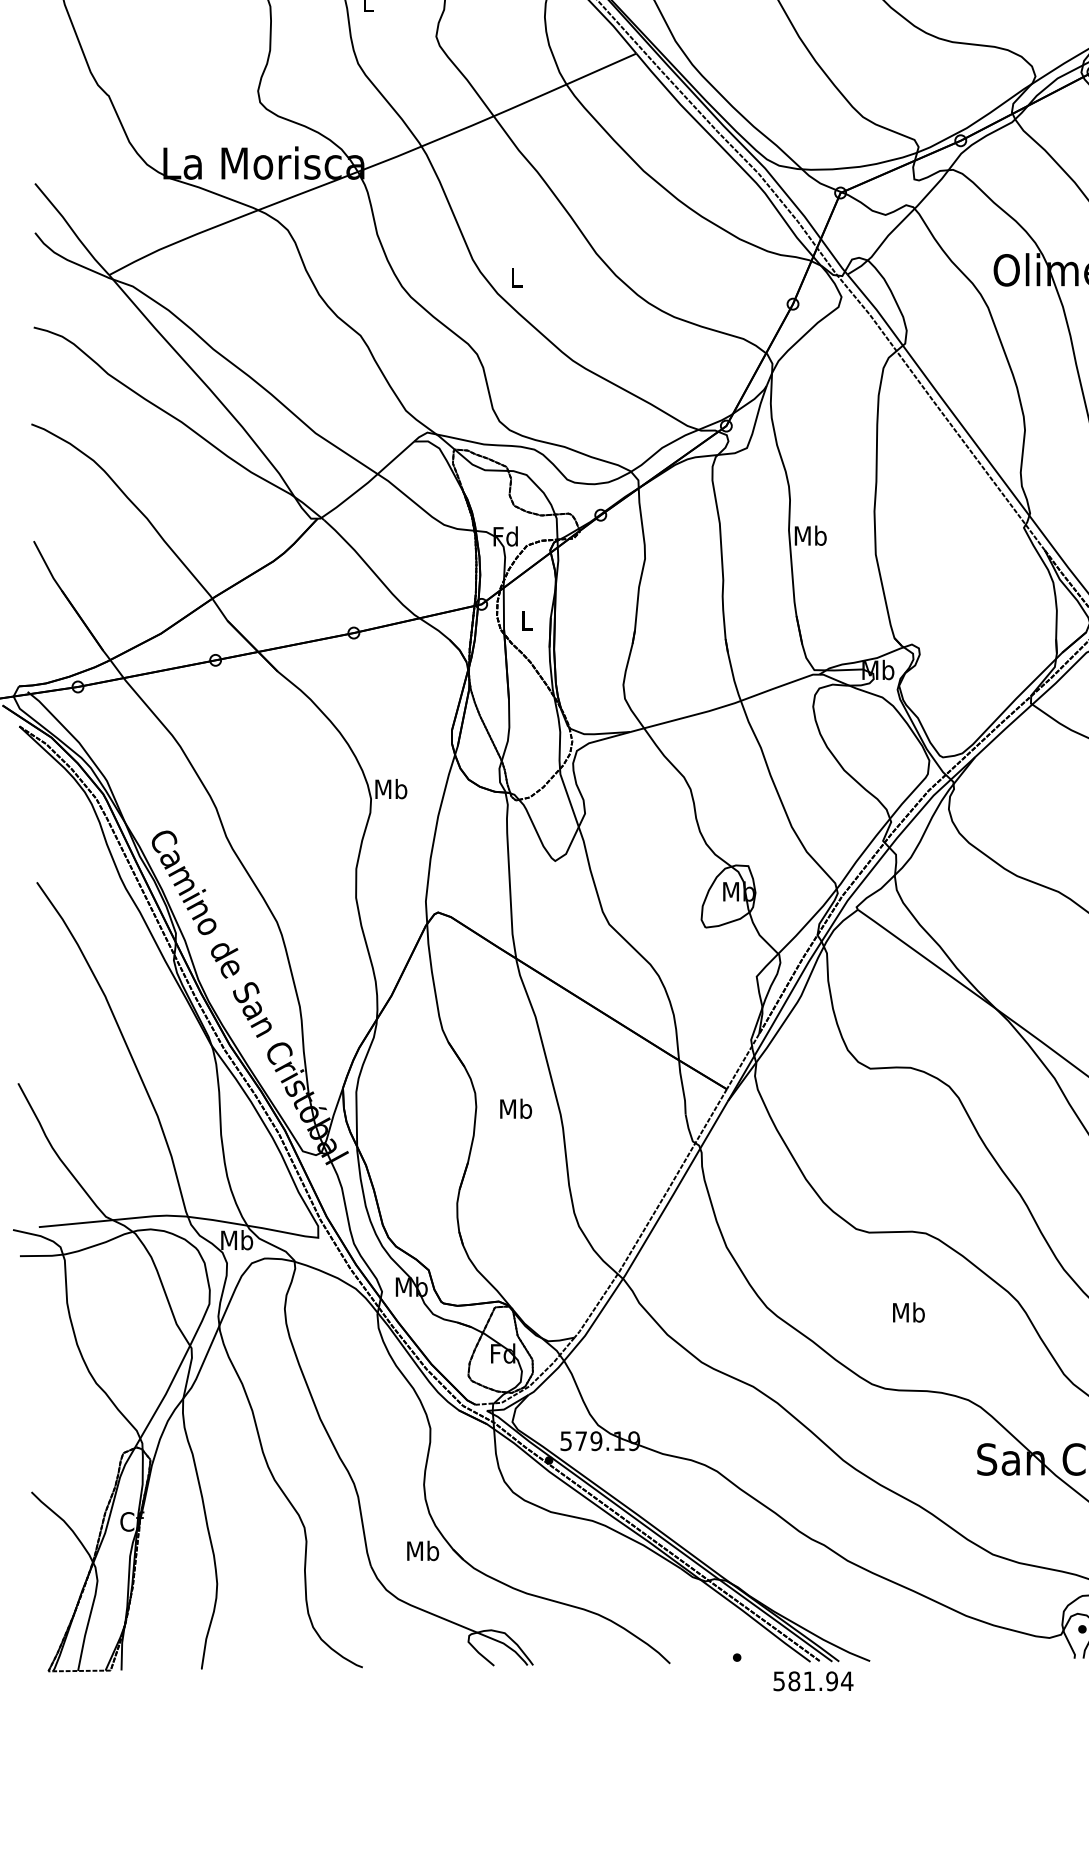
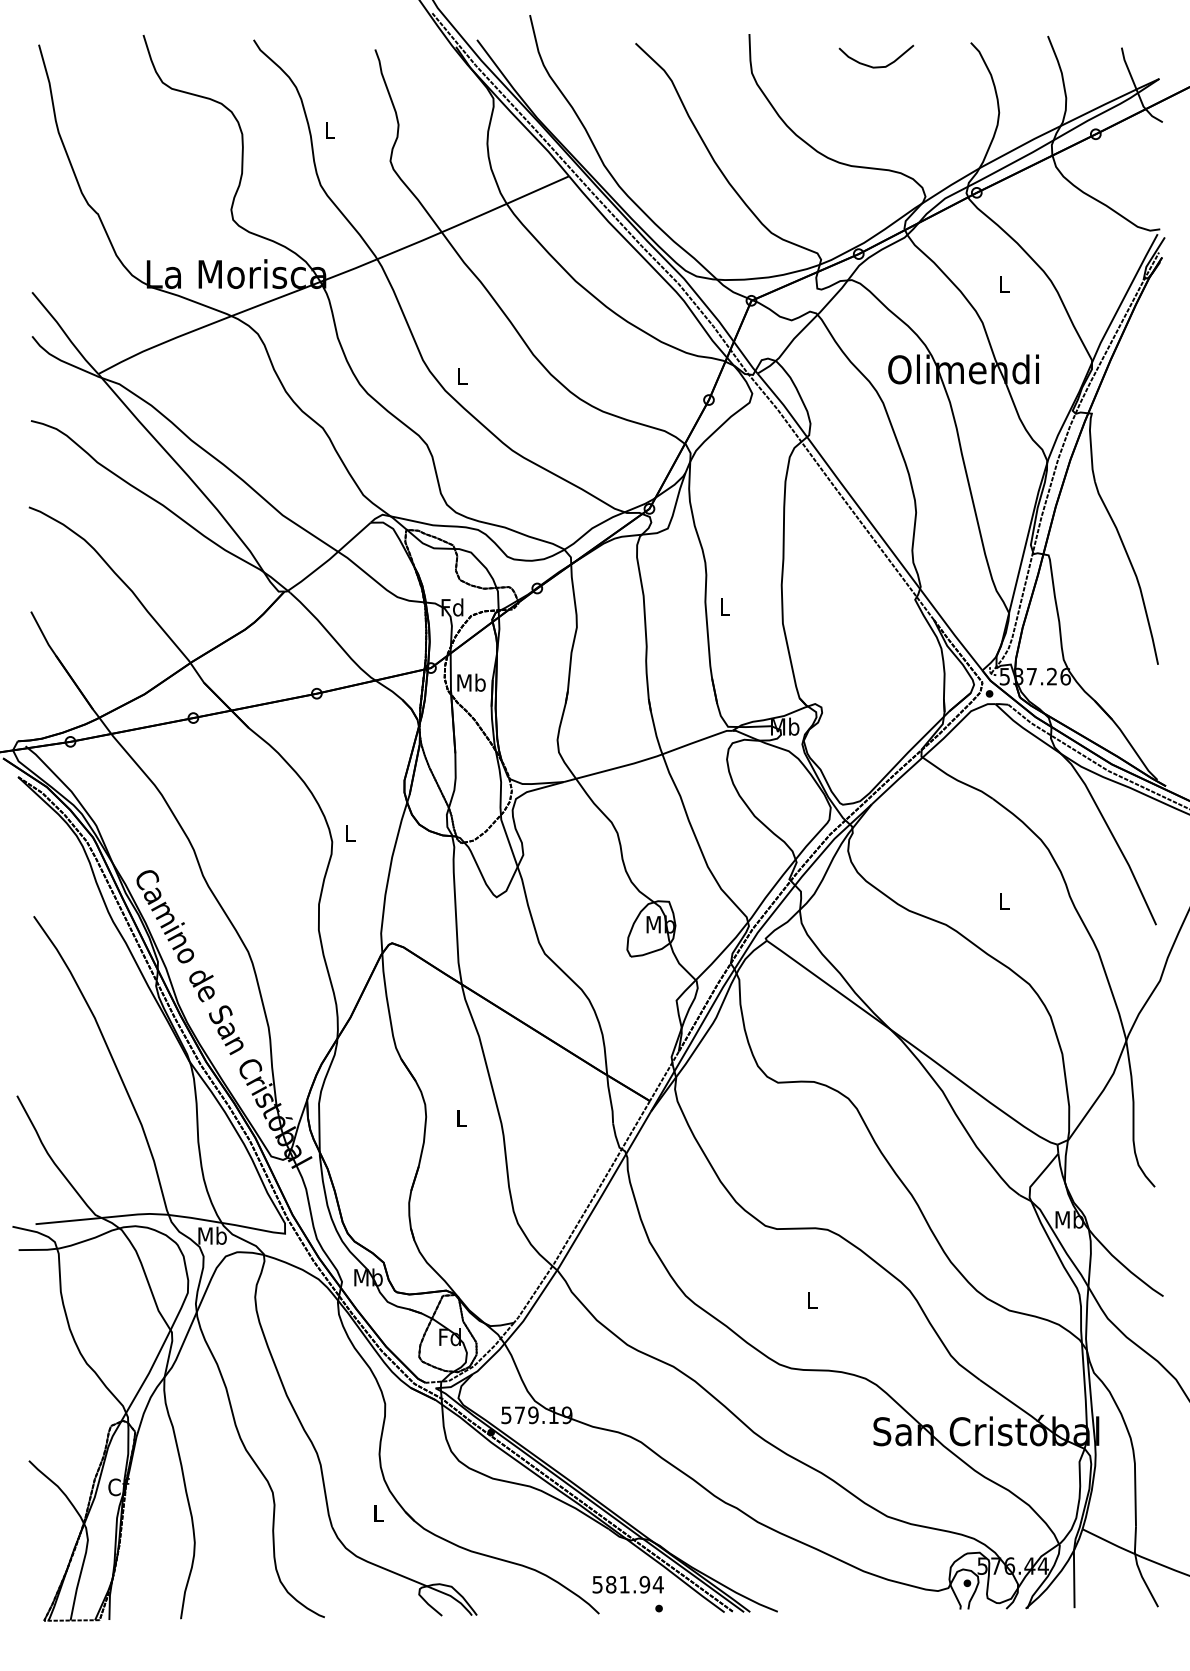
text: (810, 535) -> (724, 606), Mb -> L
text: (527, 620) -> (471, 682), L -> Mb
text: (391, 789) -> (350, 833), Mb -> L
text: (515, 1108) -> (461, 1118), Mb -> L
text: (908, 1312) -> (812, 1300), Mb -> L
text: (422, 1551) -> (378, 1513), Mb -> L
text: (812, 1681) -> (627, 1584), moved

